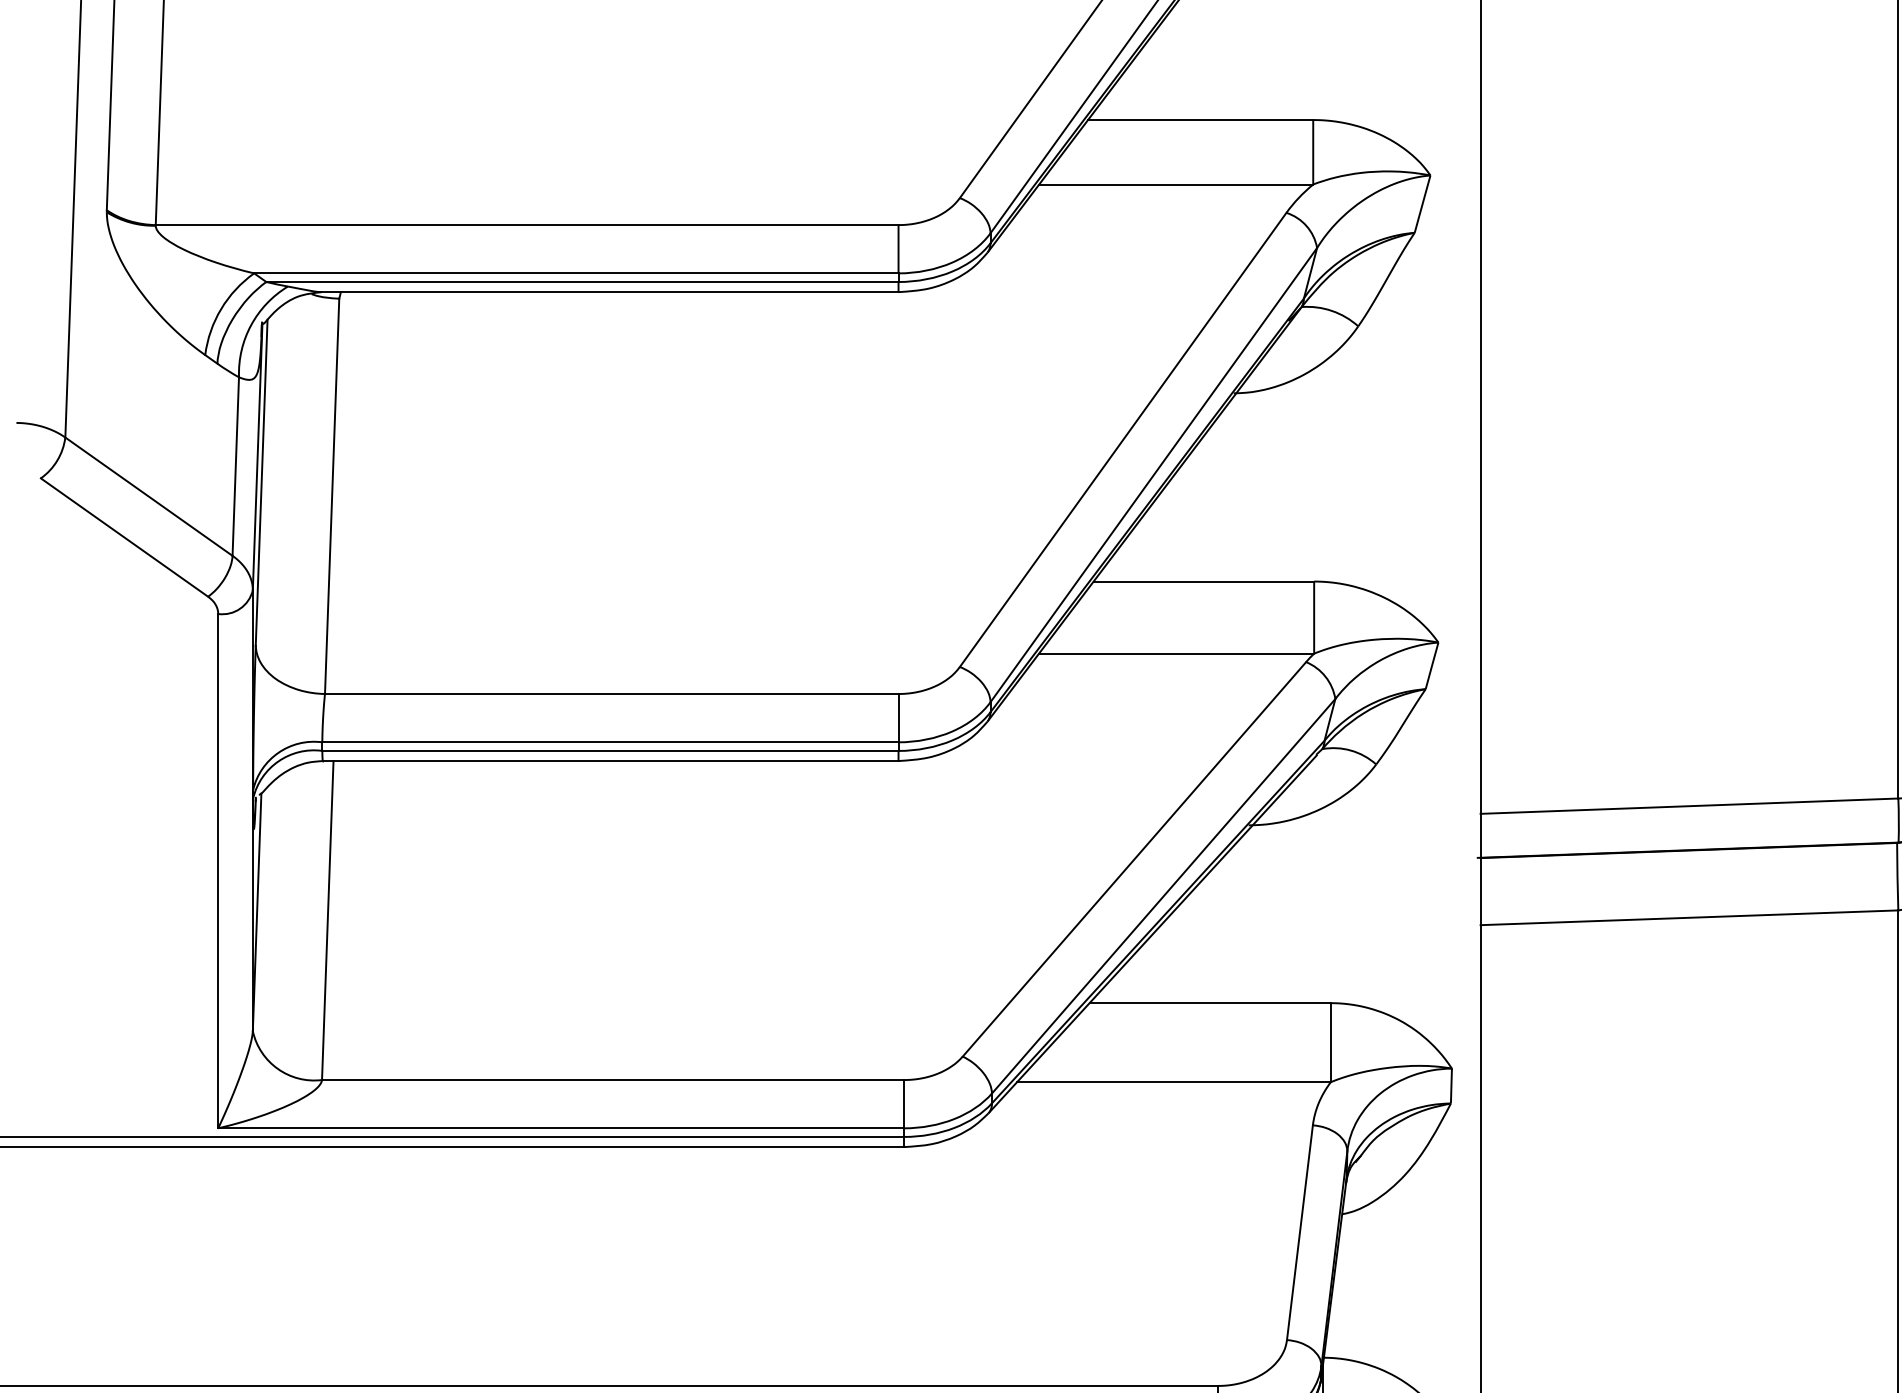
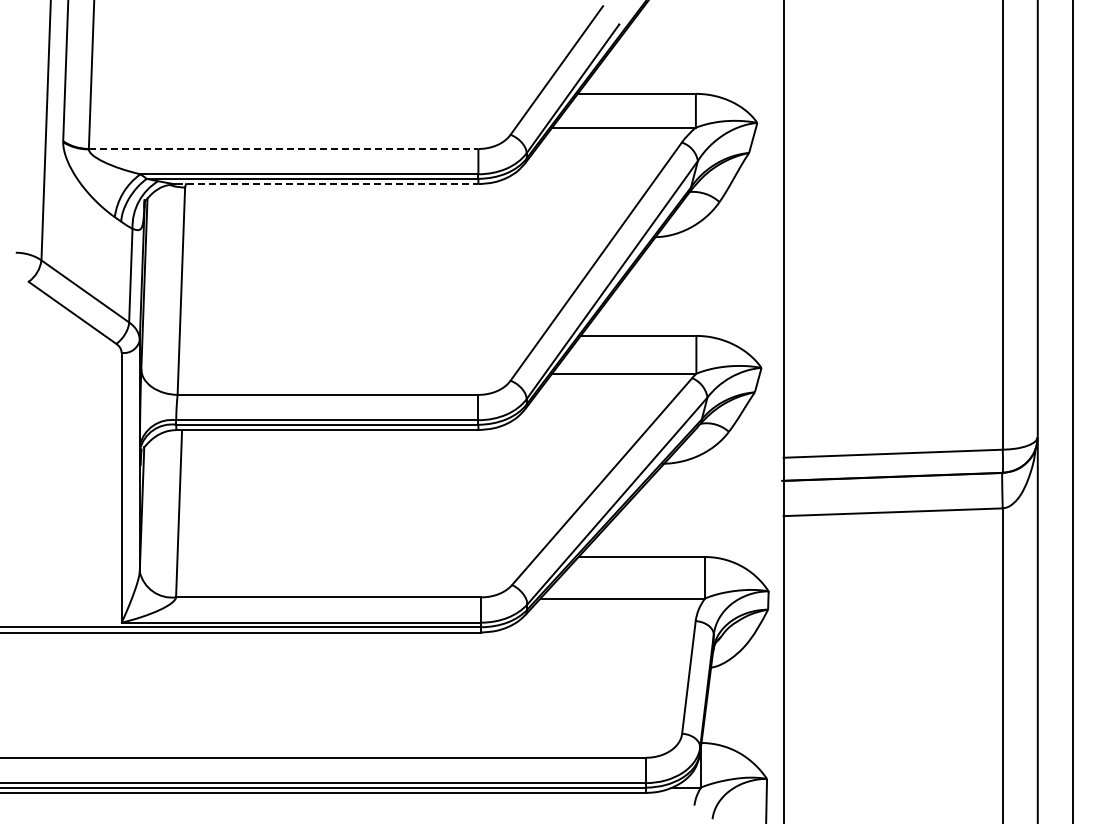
line: (526, 224) -> (283, 148), solid -> dashed
line: (610, 292) -> (327, 184), solid -> dashed

